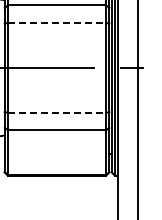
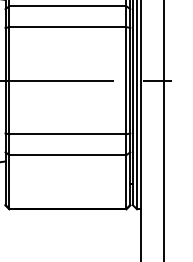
line: (57, 22) -> (68, 26), dashed -> solid
line: (57, 112) -> (68, 133), dashed -> solid

